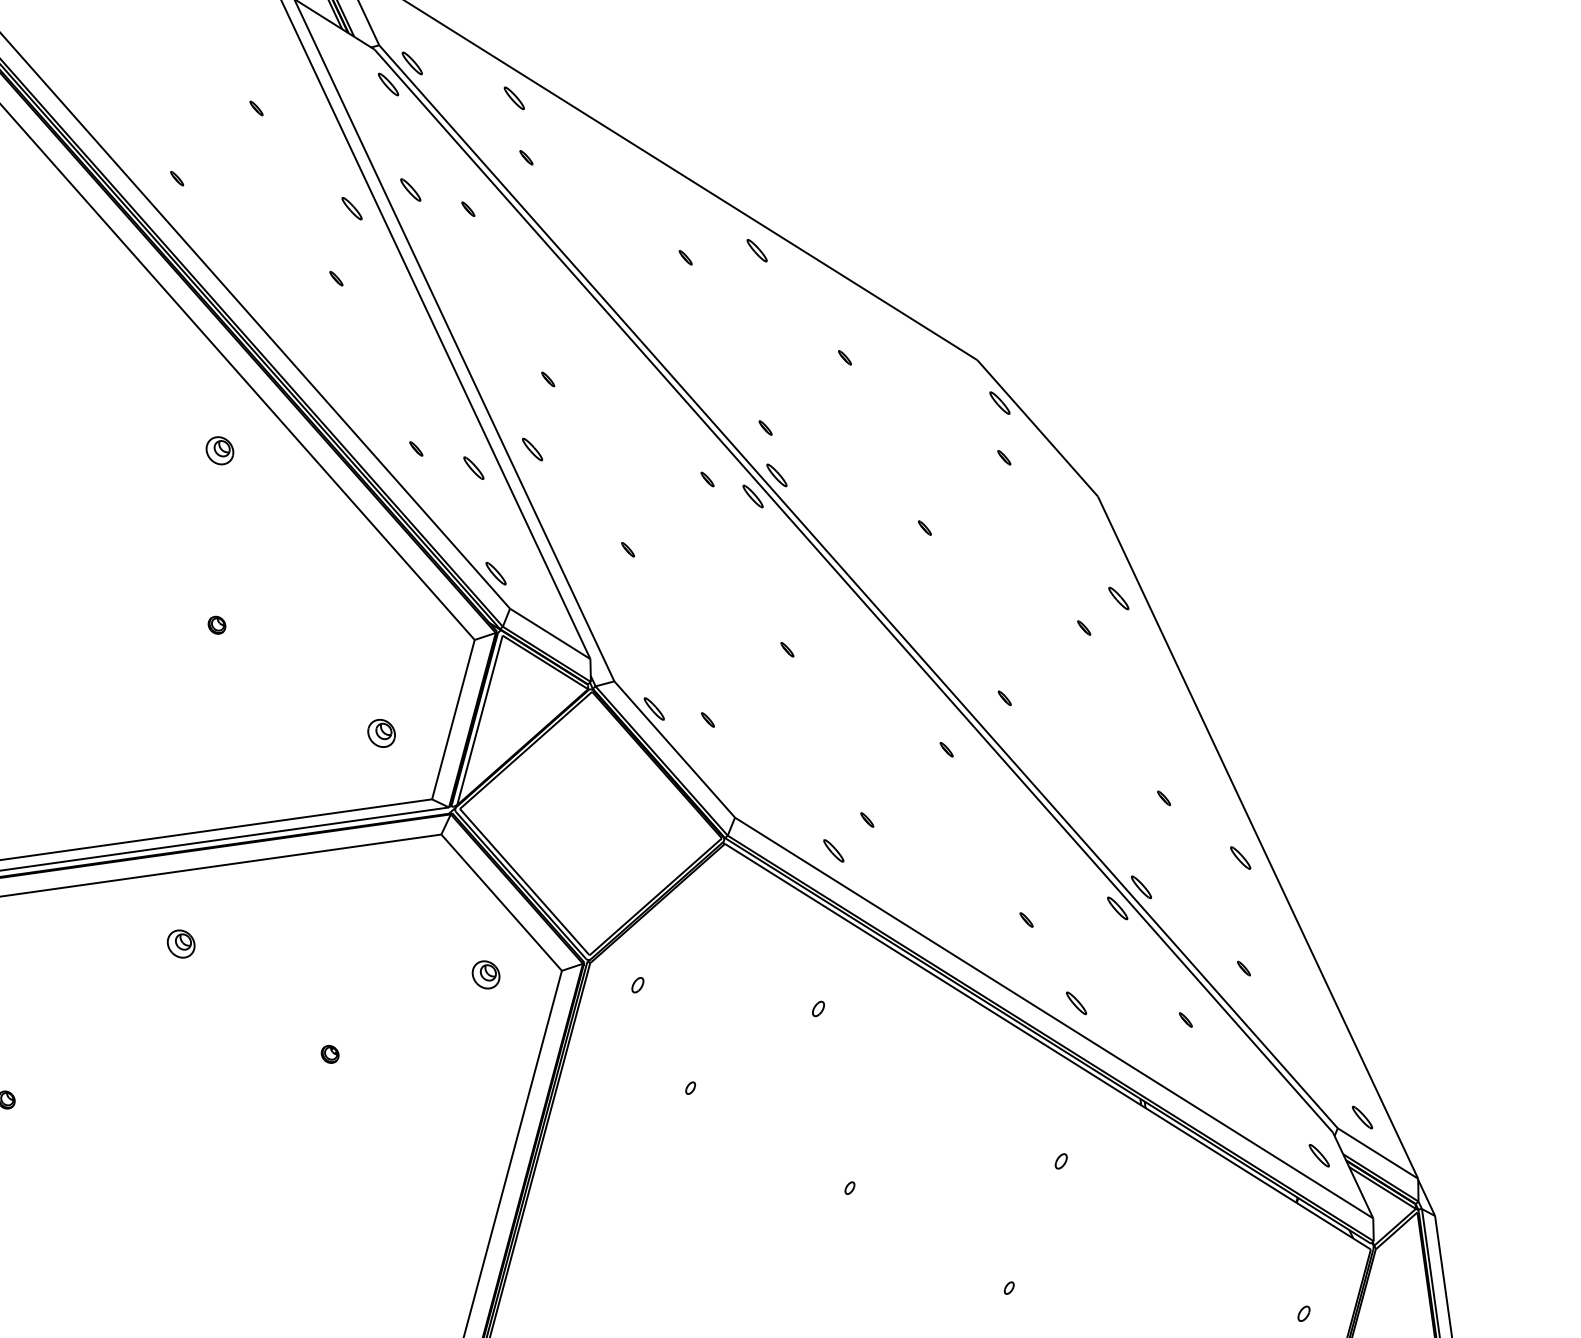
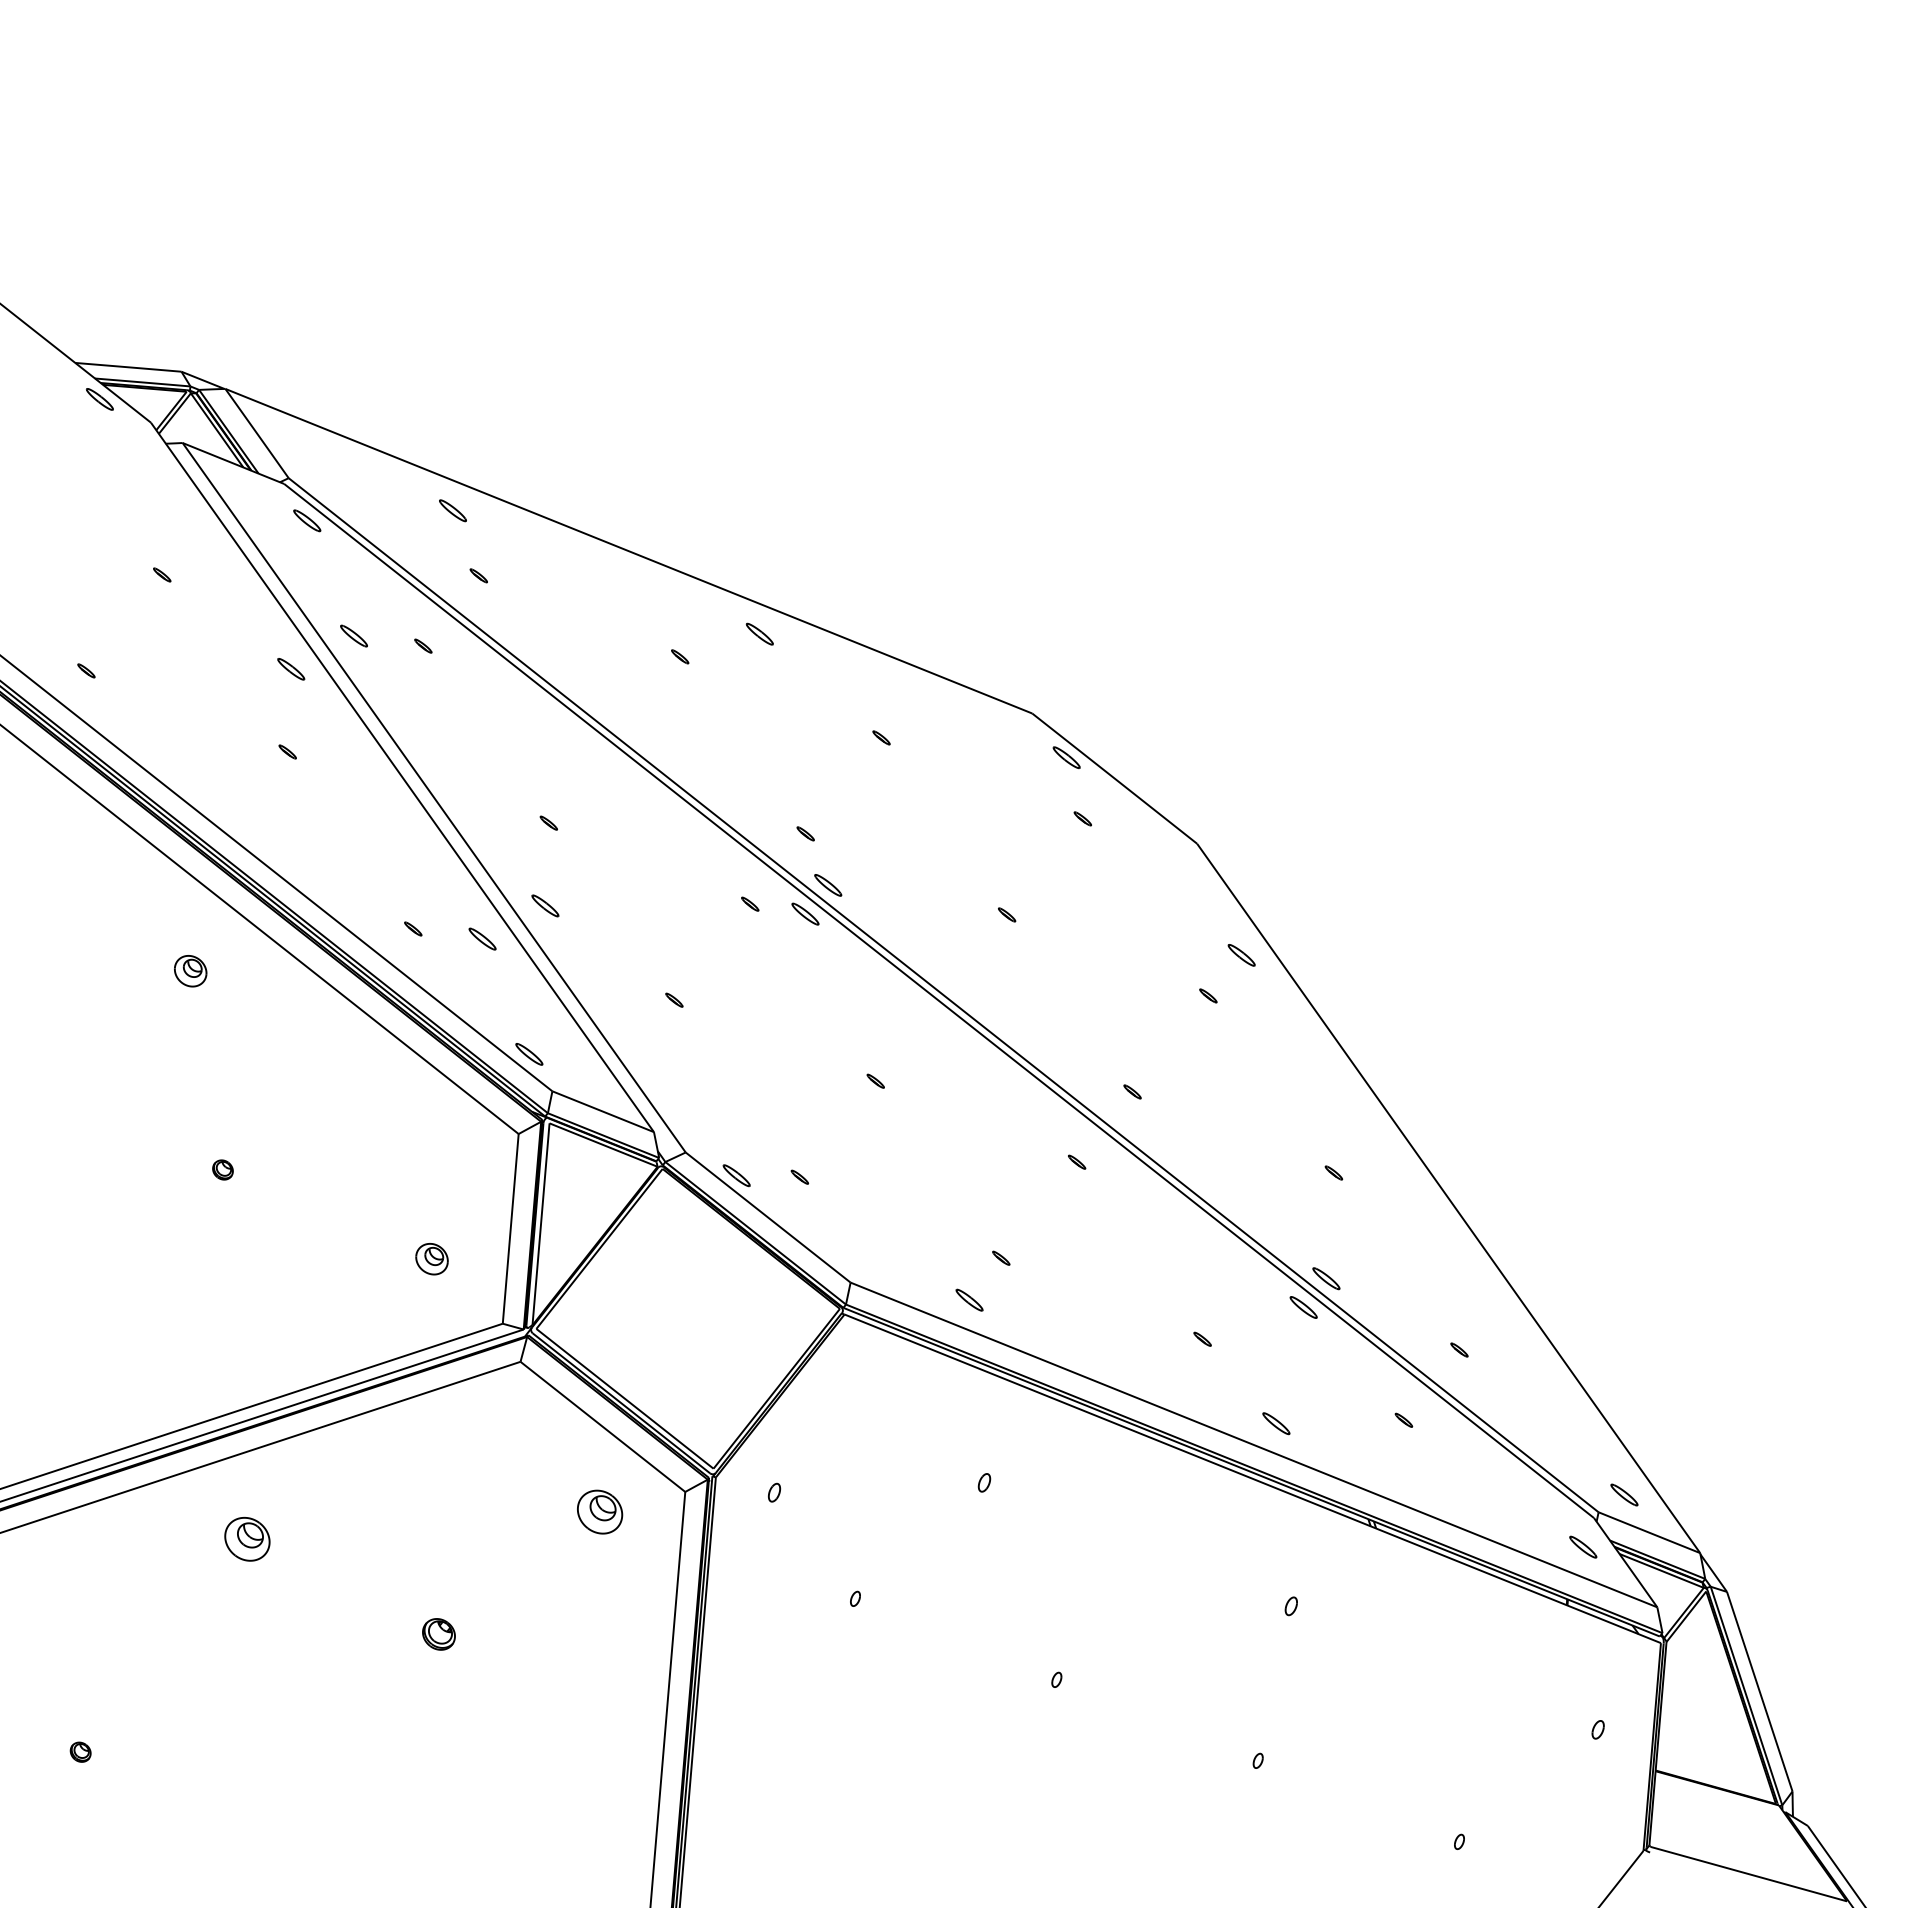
part: (411, 62) -> (329, 491), removed
part: (1241, 857) -> (1433, 1224), removed
part: (181, 944) -> (247, 1539), size x1.4
part: (485, 974) -> (599, 1511), size x1.4
part: (330, 1053) -> (439, 1633), size x1.6

